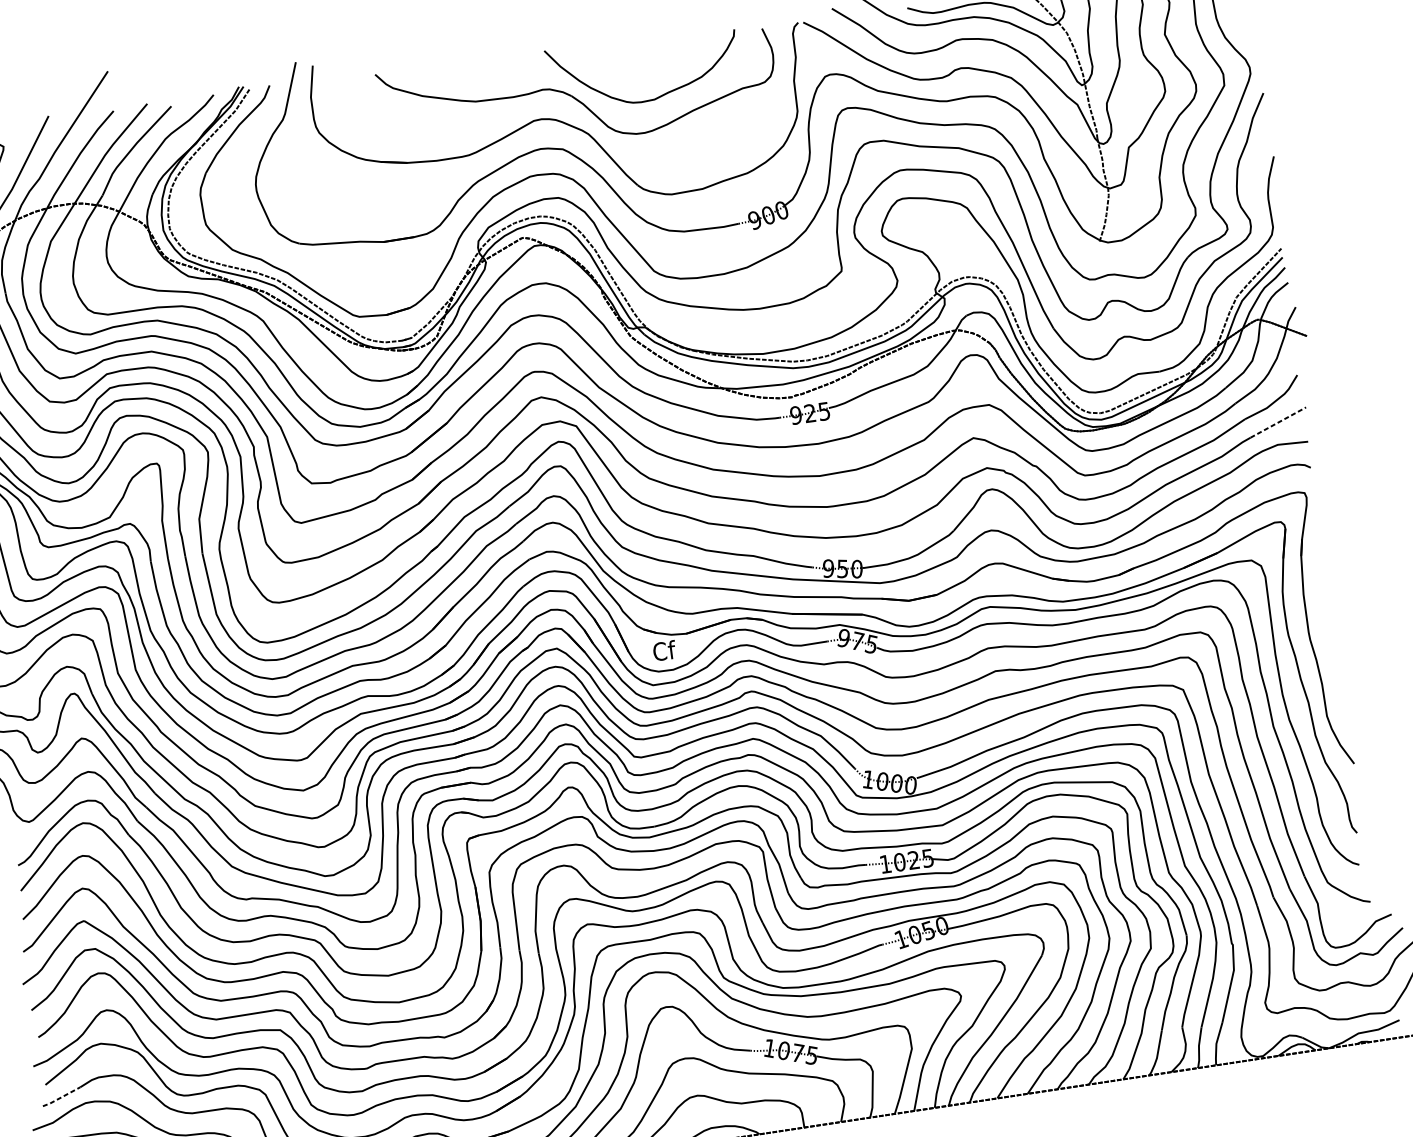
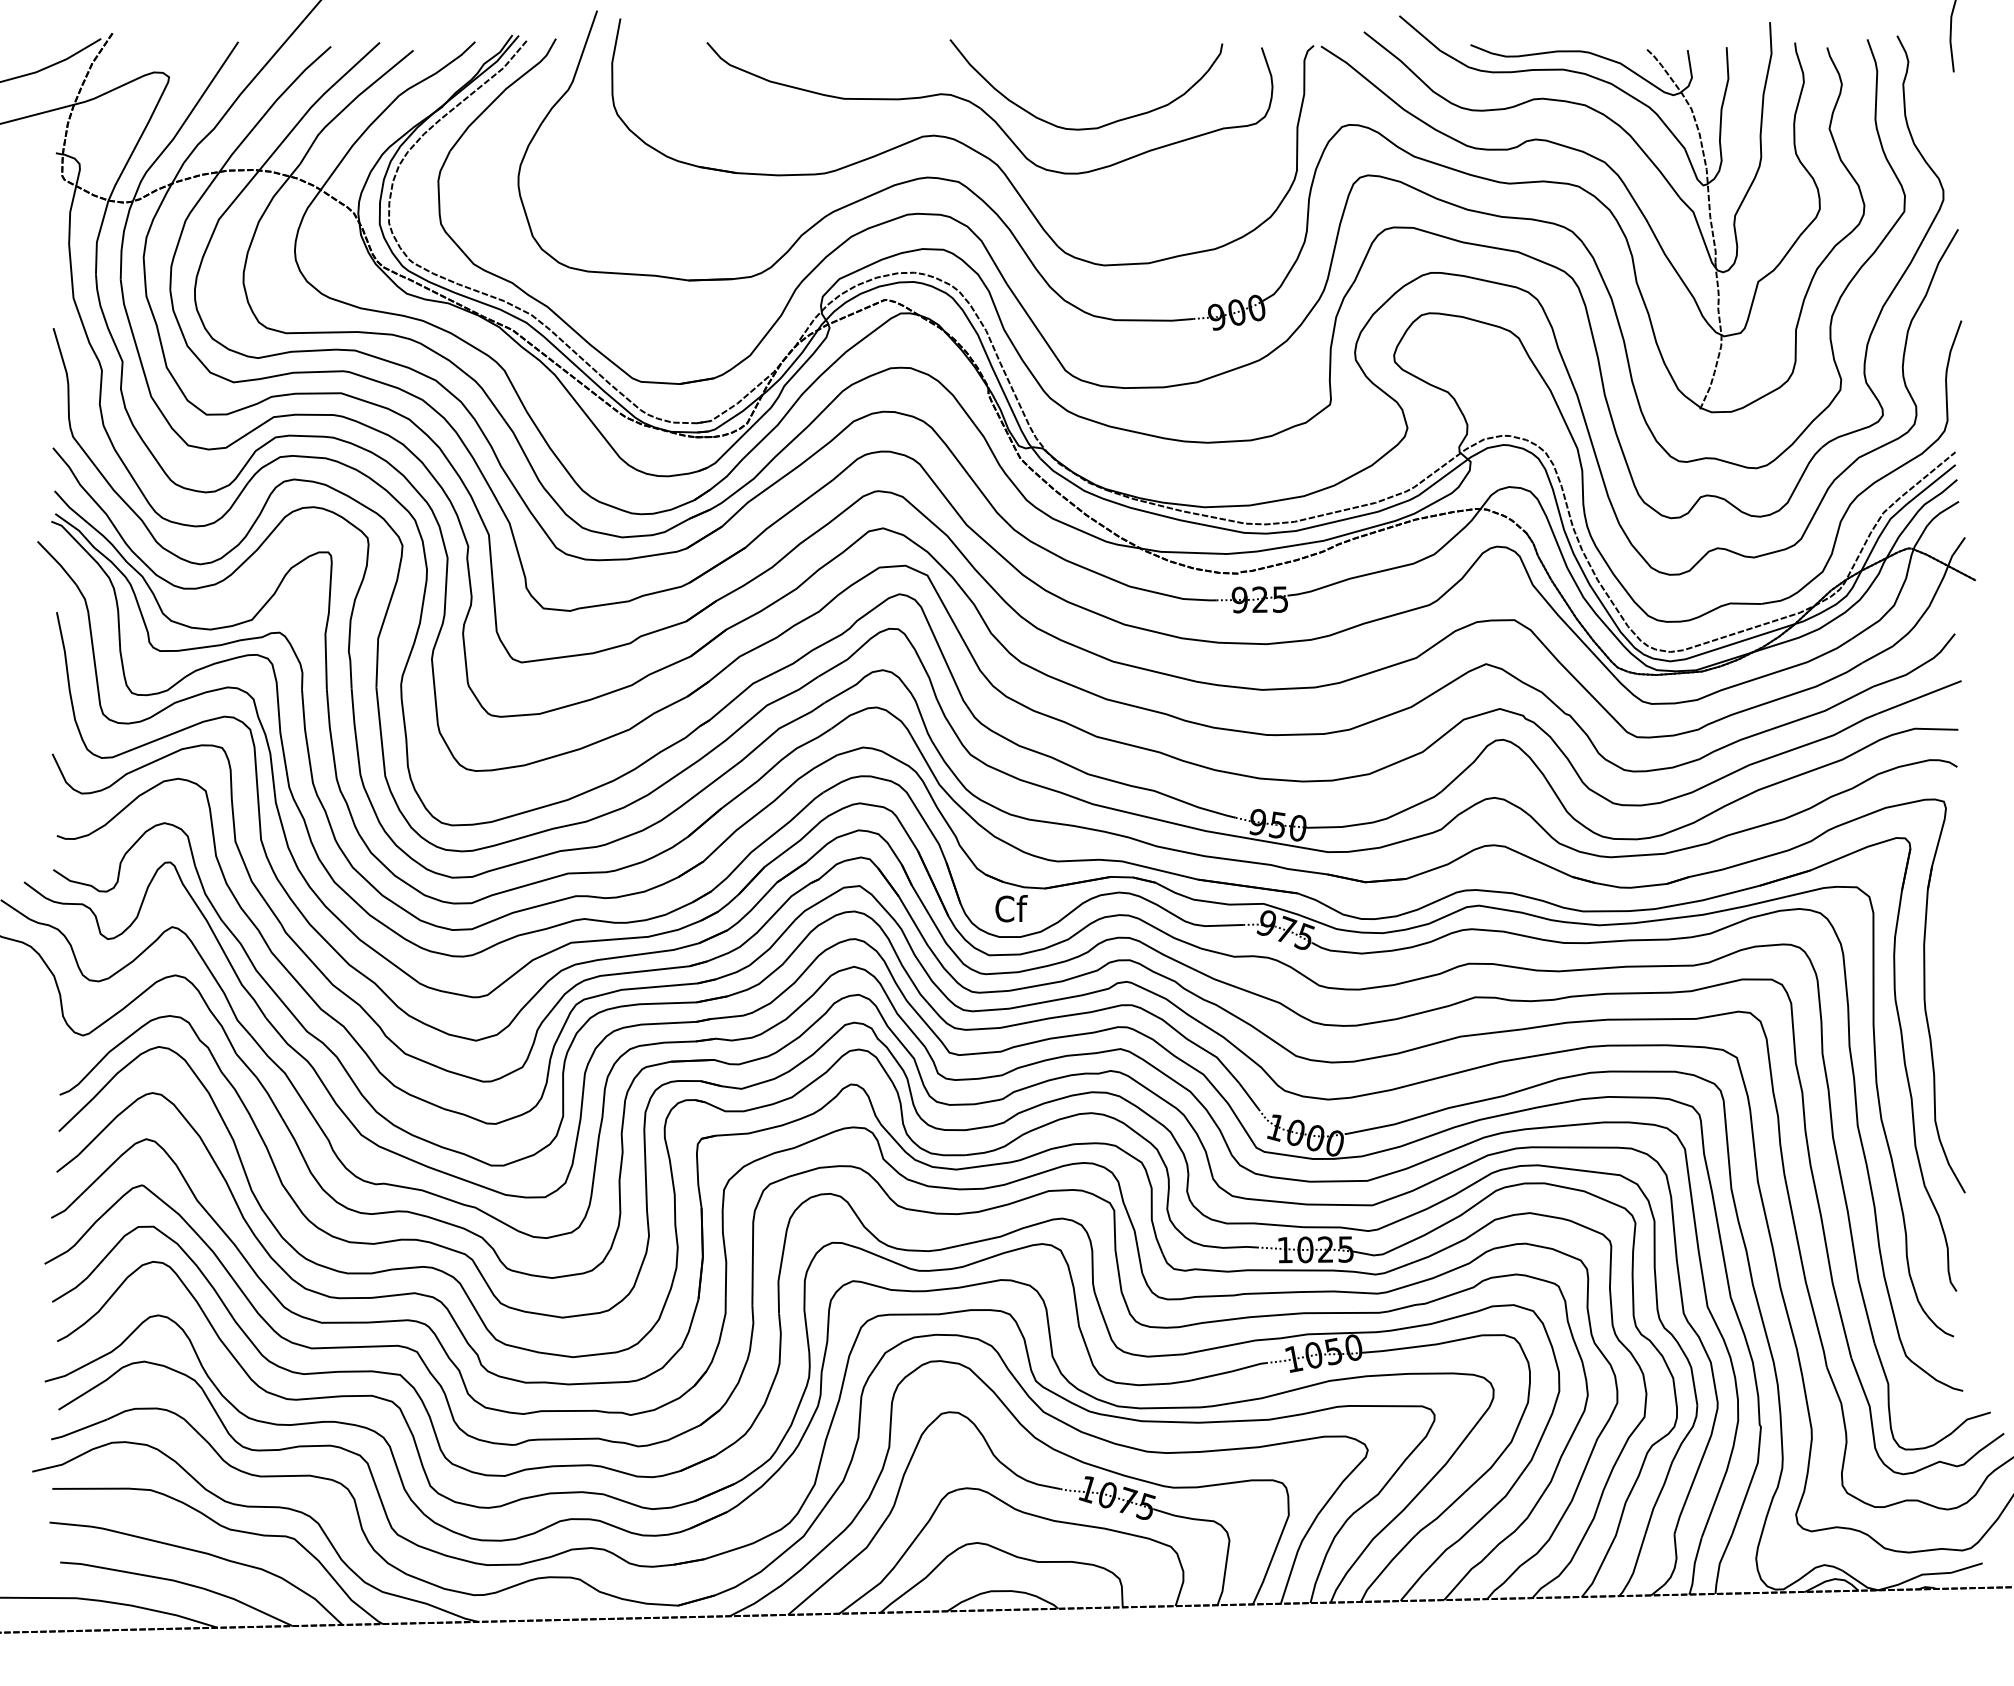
line: (1278, 422) -> (1920, 697), dashed -> solid
line: (61, 1097) -> (78, 1430), dashed -> solid

